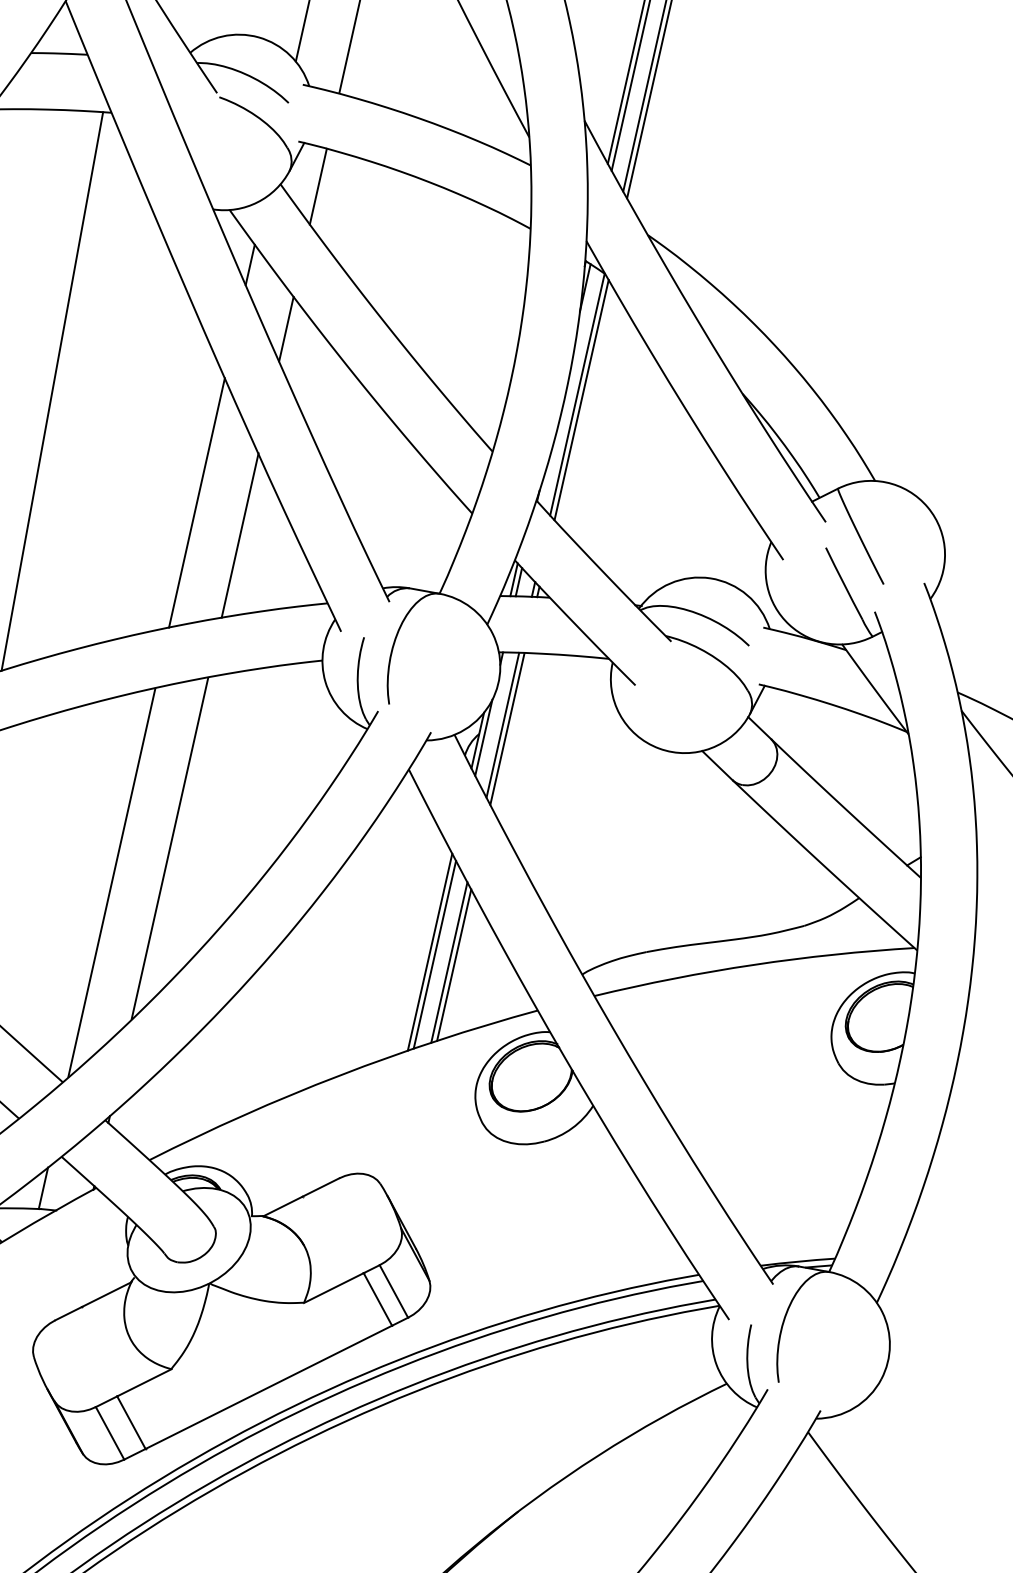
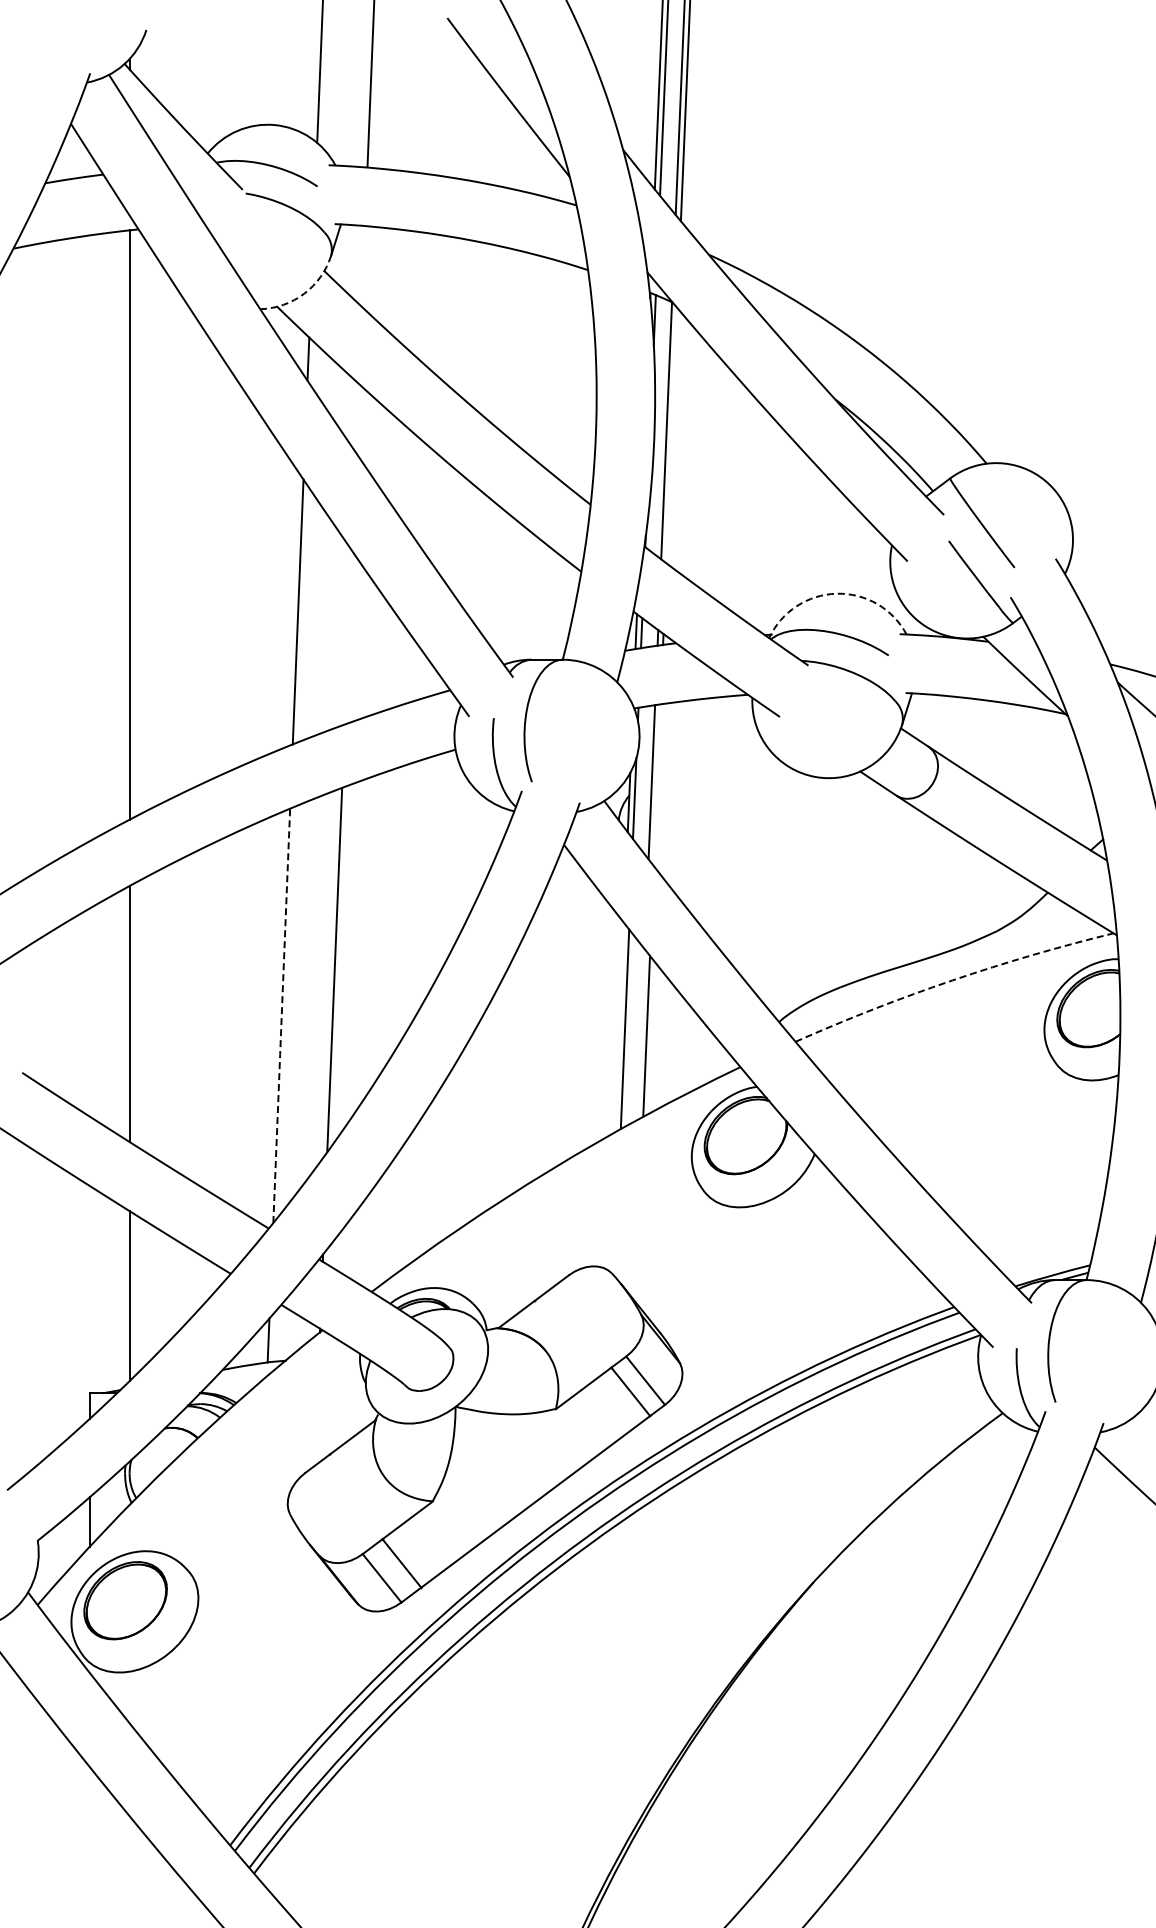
line: (318, 186) -> (363, 266), removed
arc: (257, 202) -> (304, 293), solid -> dashed
line: (285, 328) -> (356, 417), removed
line: (581, 399) -> (671, 435), removed
line: (239, 534) -> (347, 636), removed
arc: (710, 578) -> (836, 593), solid -> dashed
line: (506, 728) -> (656, 784), removed
line: (111, 882) -> (281, 1015), solid -> dashed
line: (429, 952) -> (619, 1027), removed
line: (448, 962) -> (640, 1034), removed
arc: (753, 964) -> (952, 980), solid -> dashed

